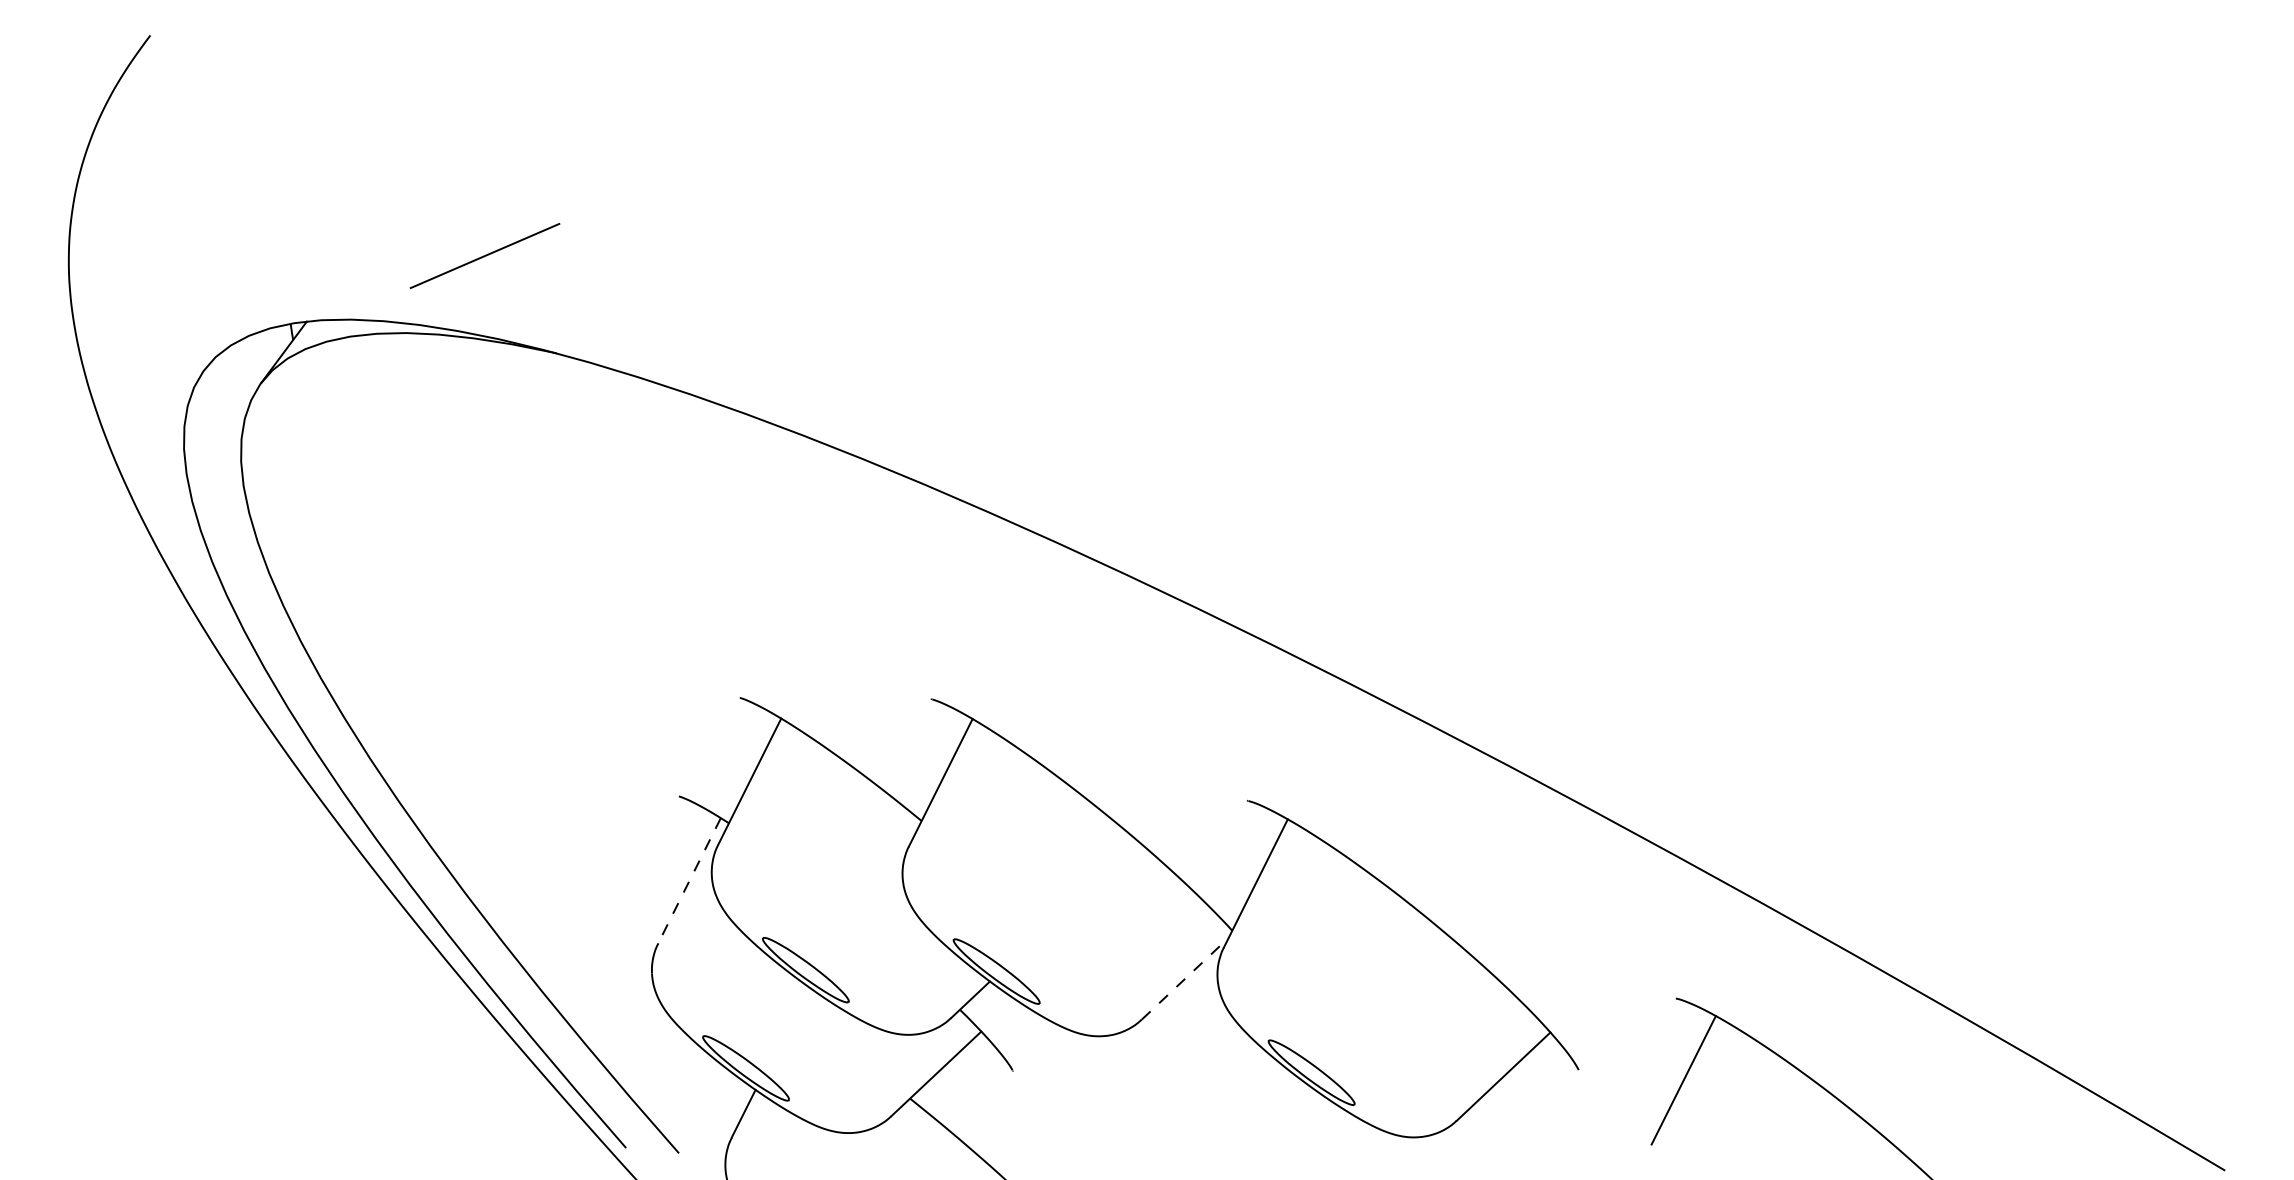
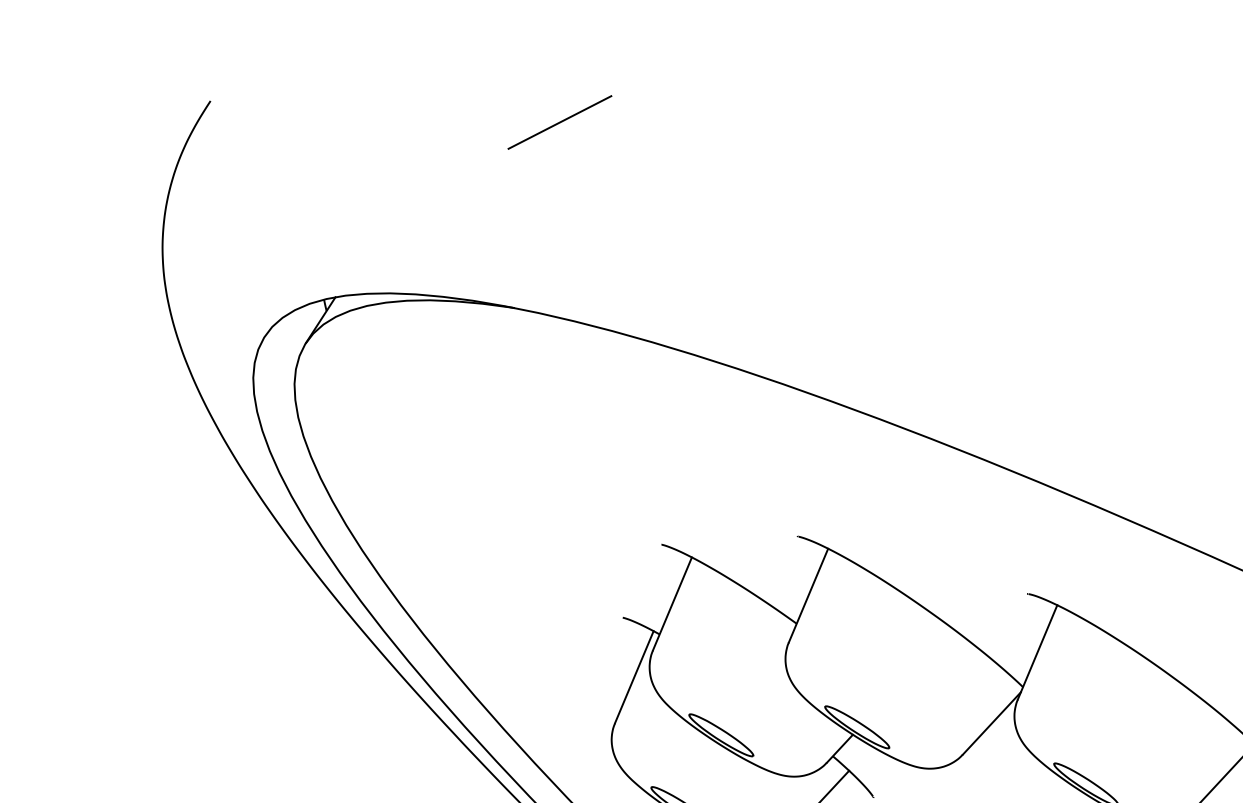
line: (484, 255) -> (559, 122), moved
line: (689, 880) -> (634, 677), dashed -> solid
line: (1185, 978) -> (991, 723), dashed -> solid

